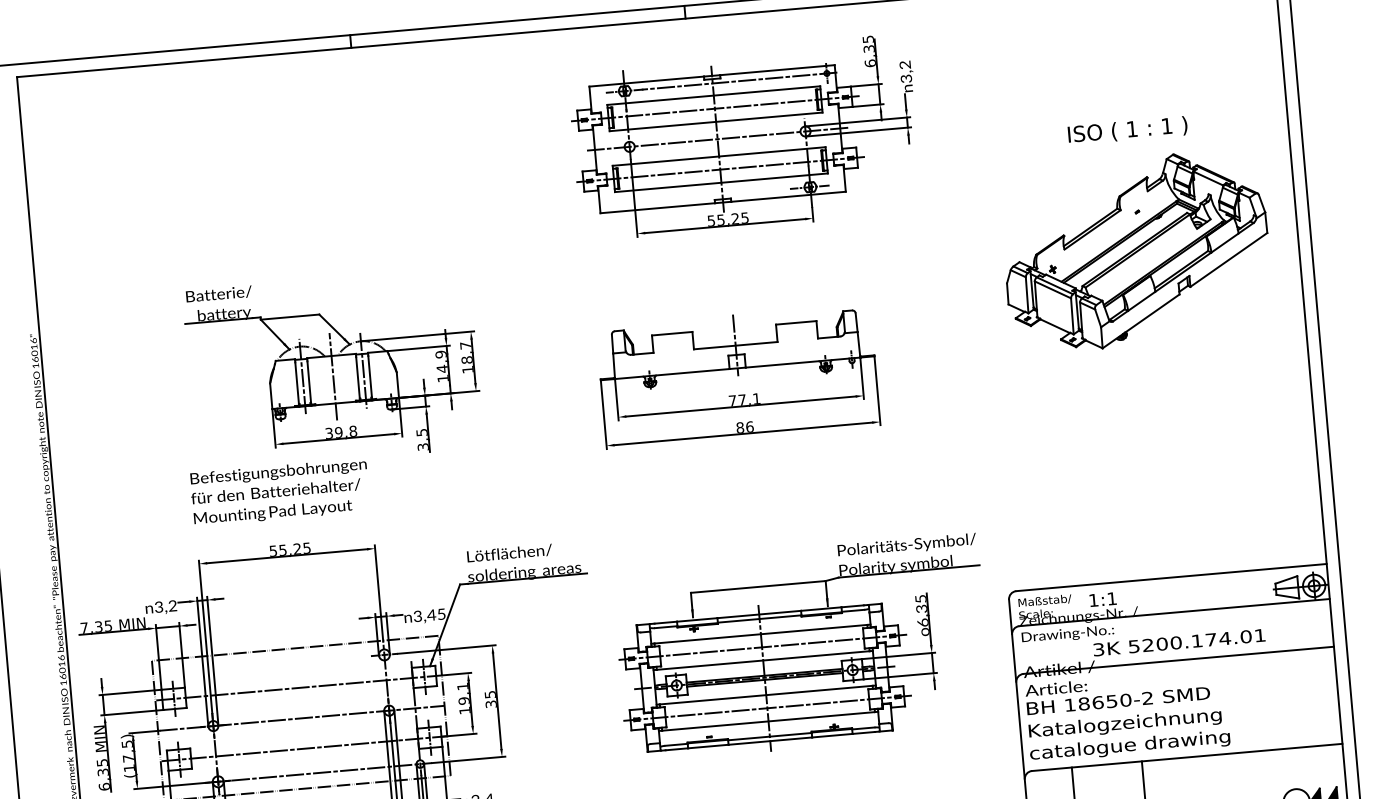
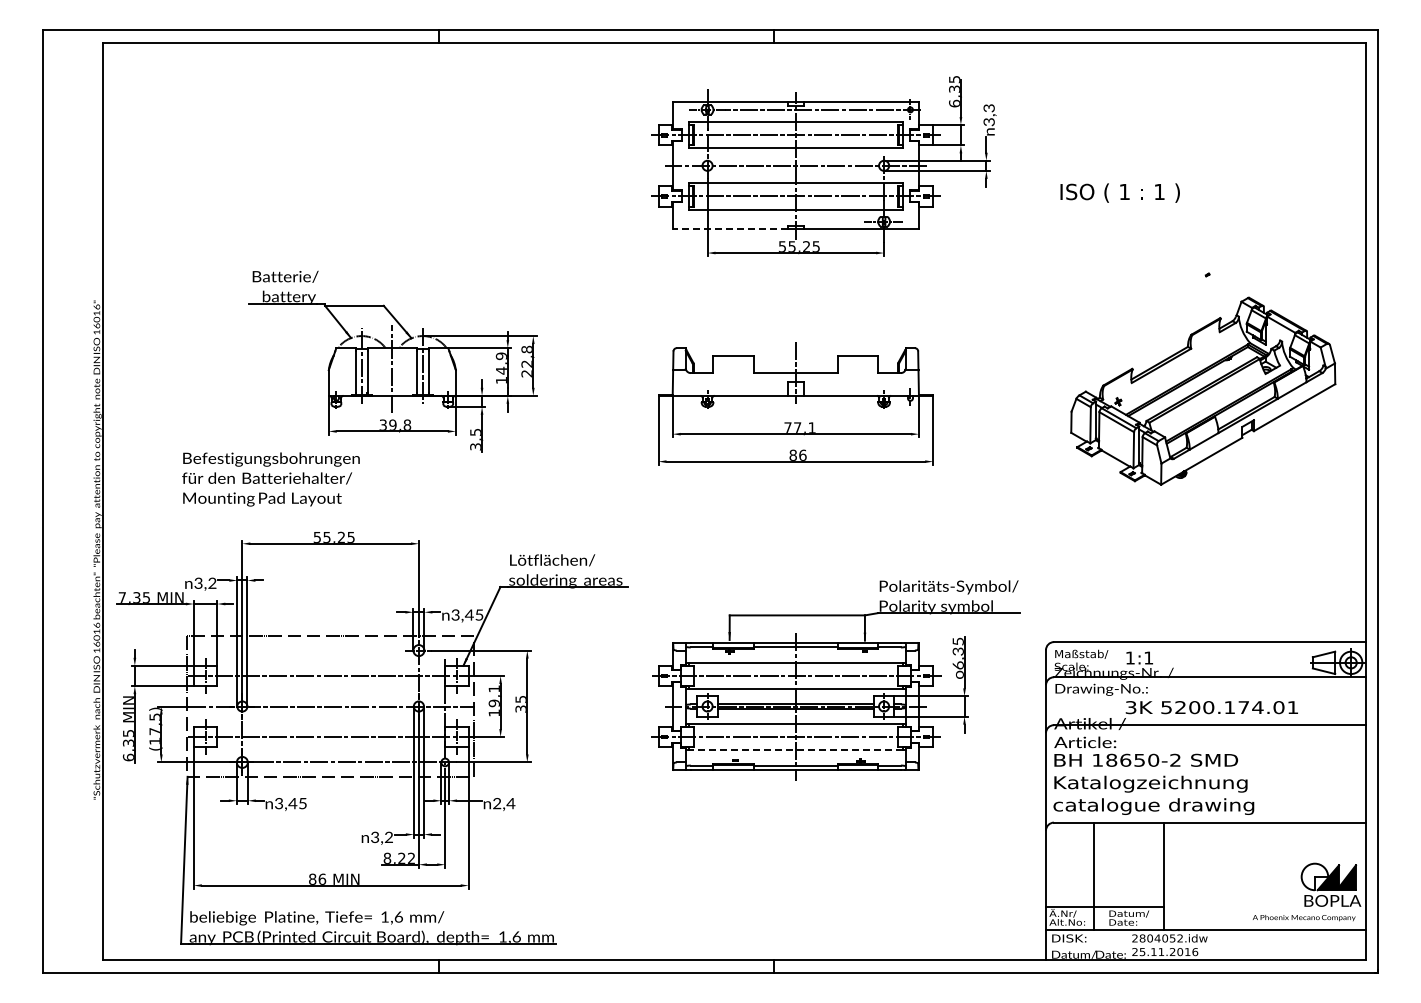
text: (906, 65) -> (990, 108), 3,2 -> 3,3
text: (1127, 130) -> (1119, 192), moved
line: (658, 208) -> (730, 229), solid -> dashed
part: (1136, 250) -> (1203, 390), moved
text: (466, 357) -> (526, 361), 18,7 -> 22,8
text: (279, 492) -> (270, 479), moved
line: (768, 721) -> (795, 750), solid -> dashed

